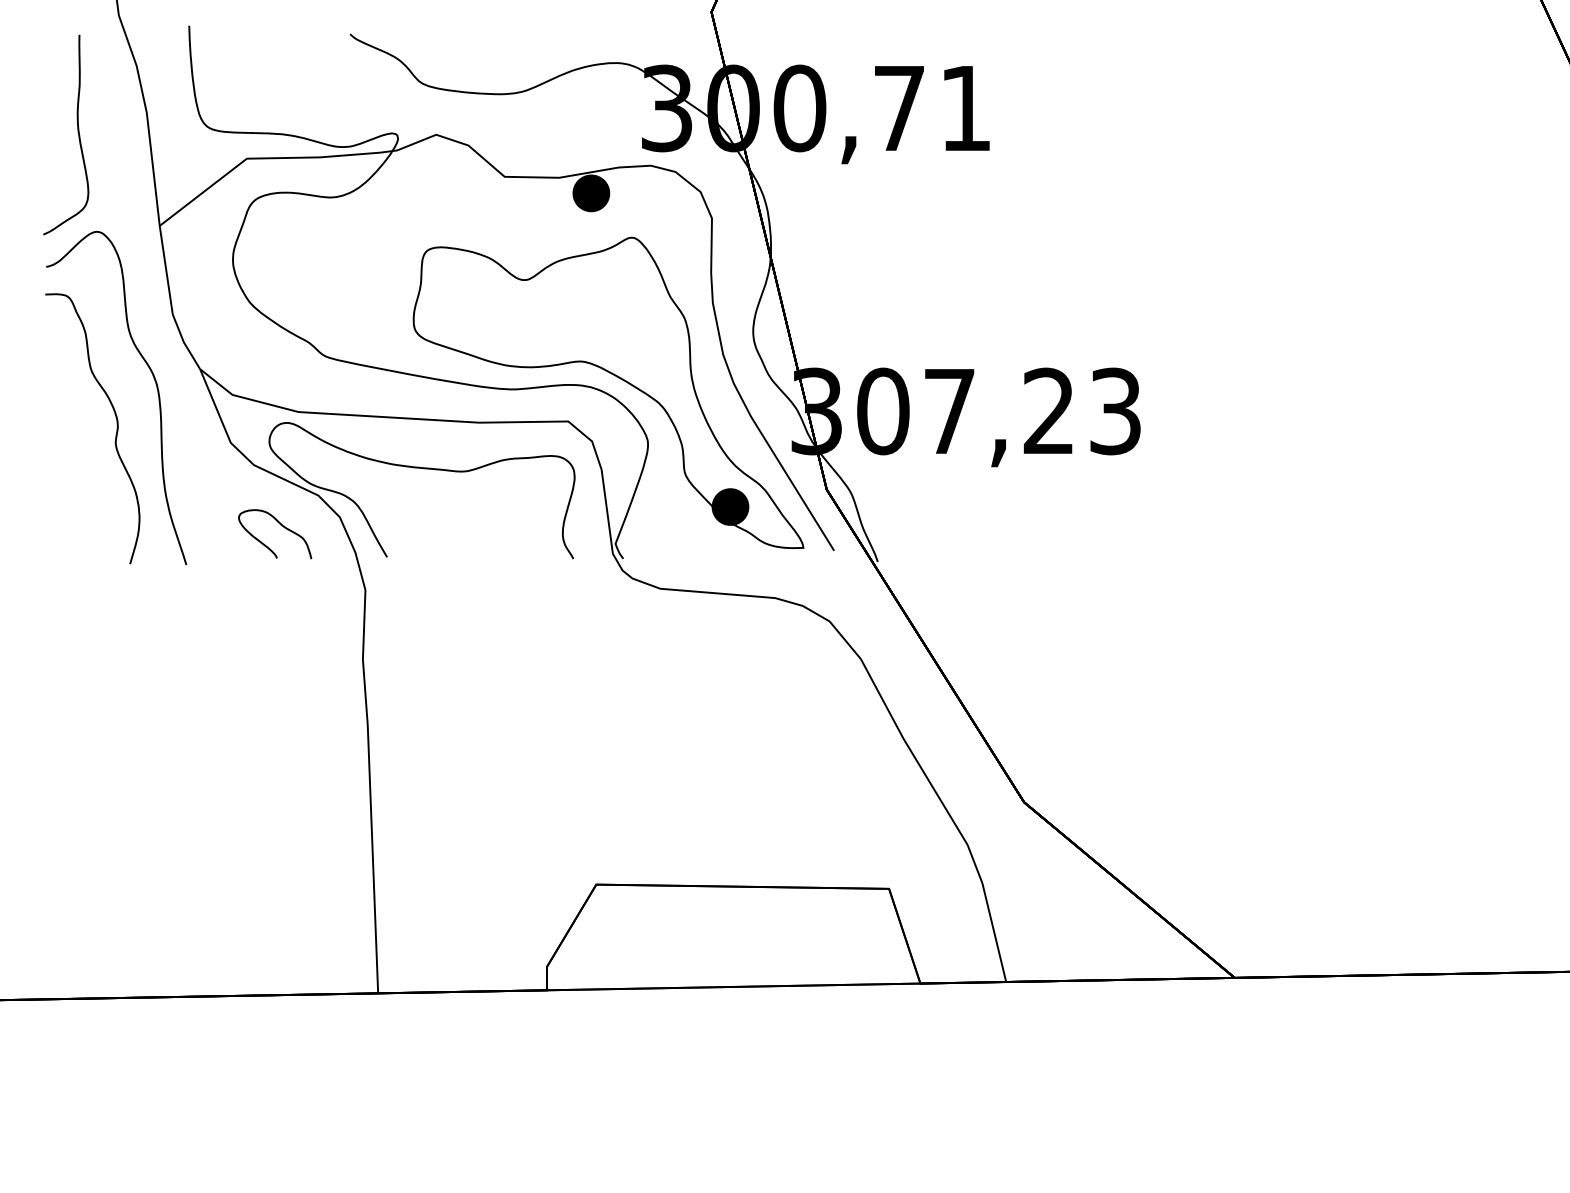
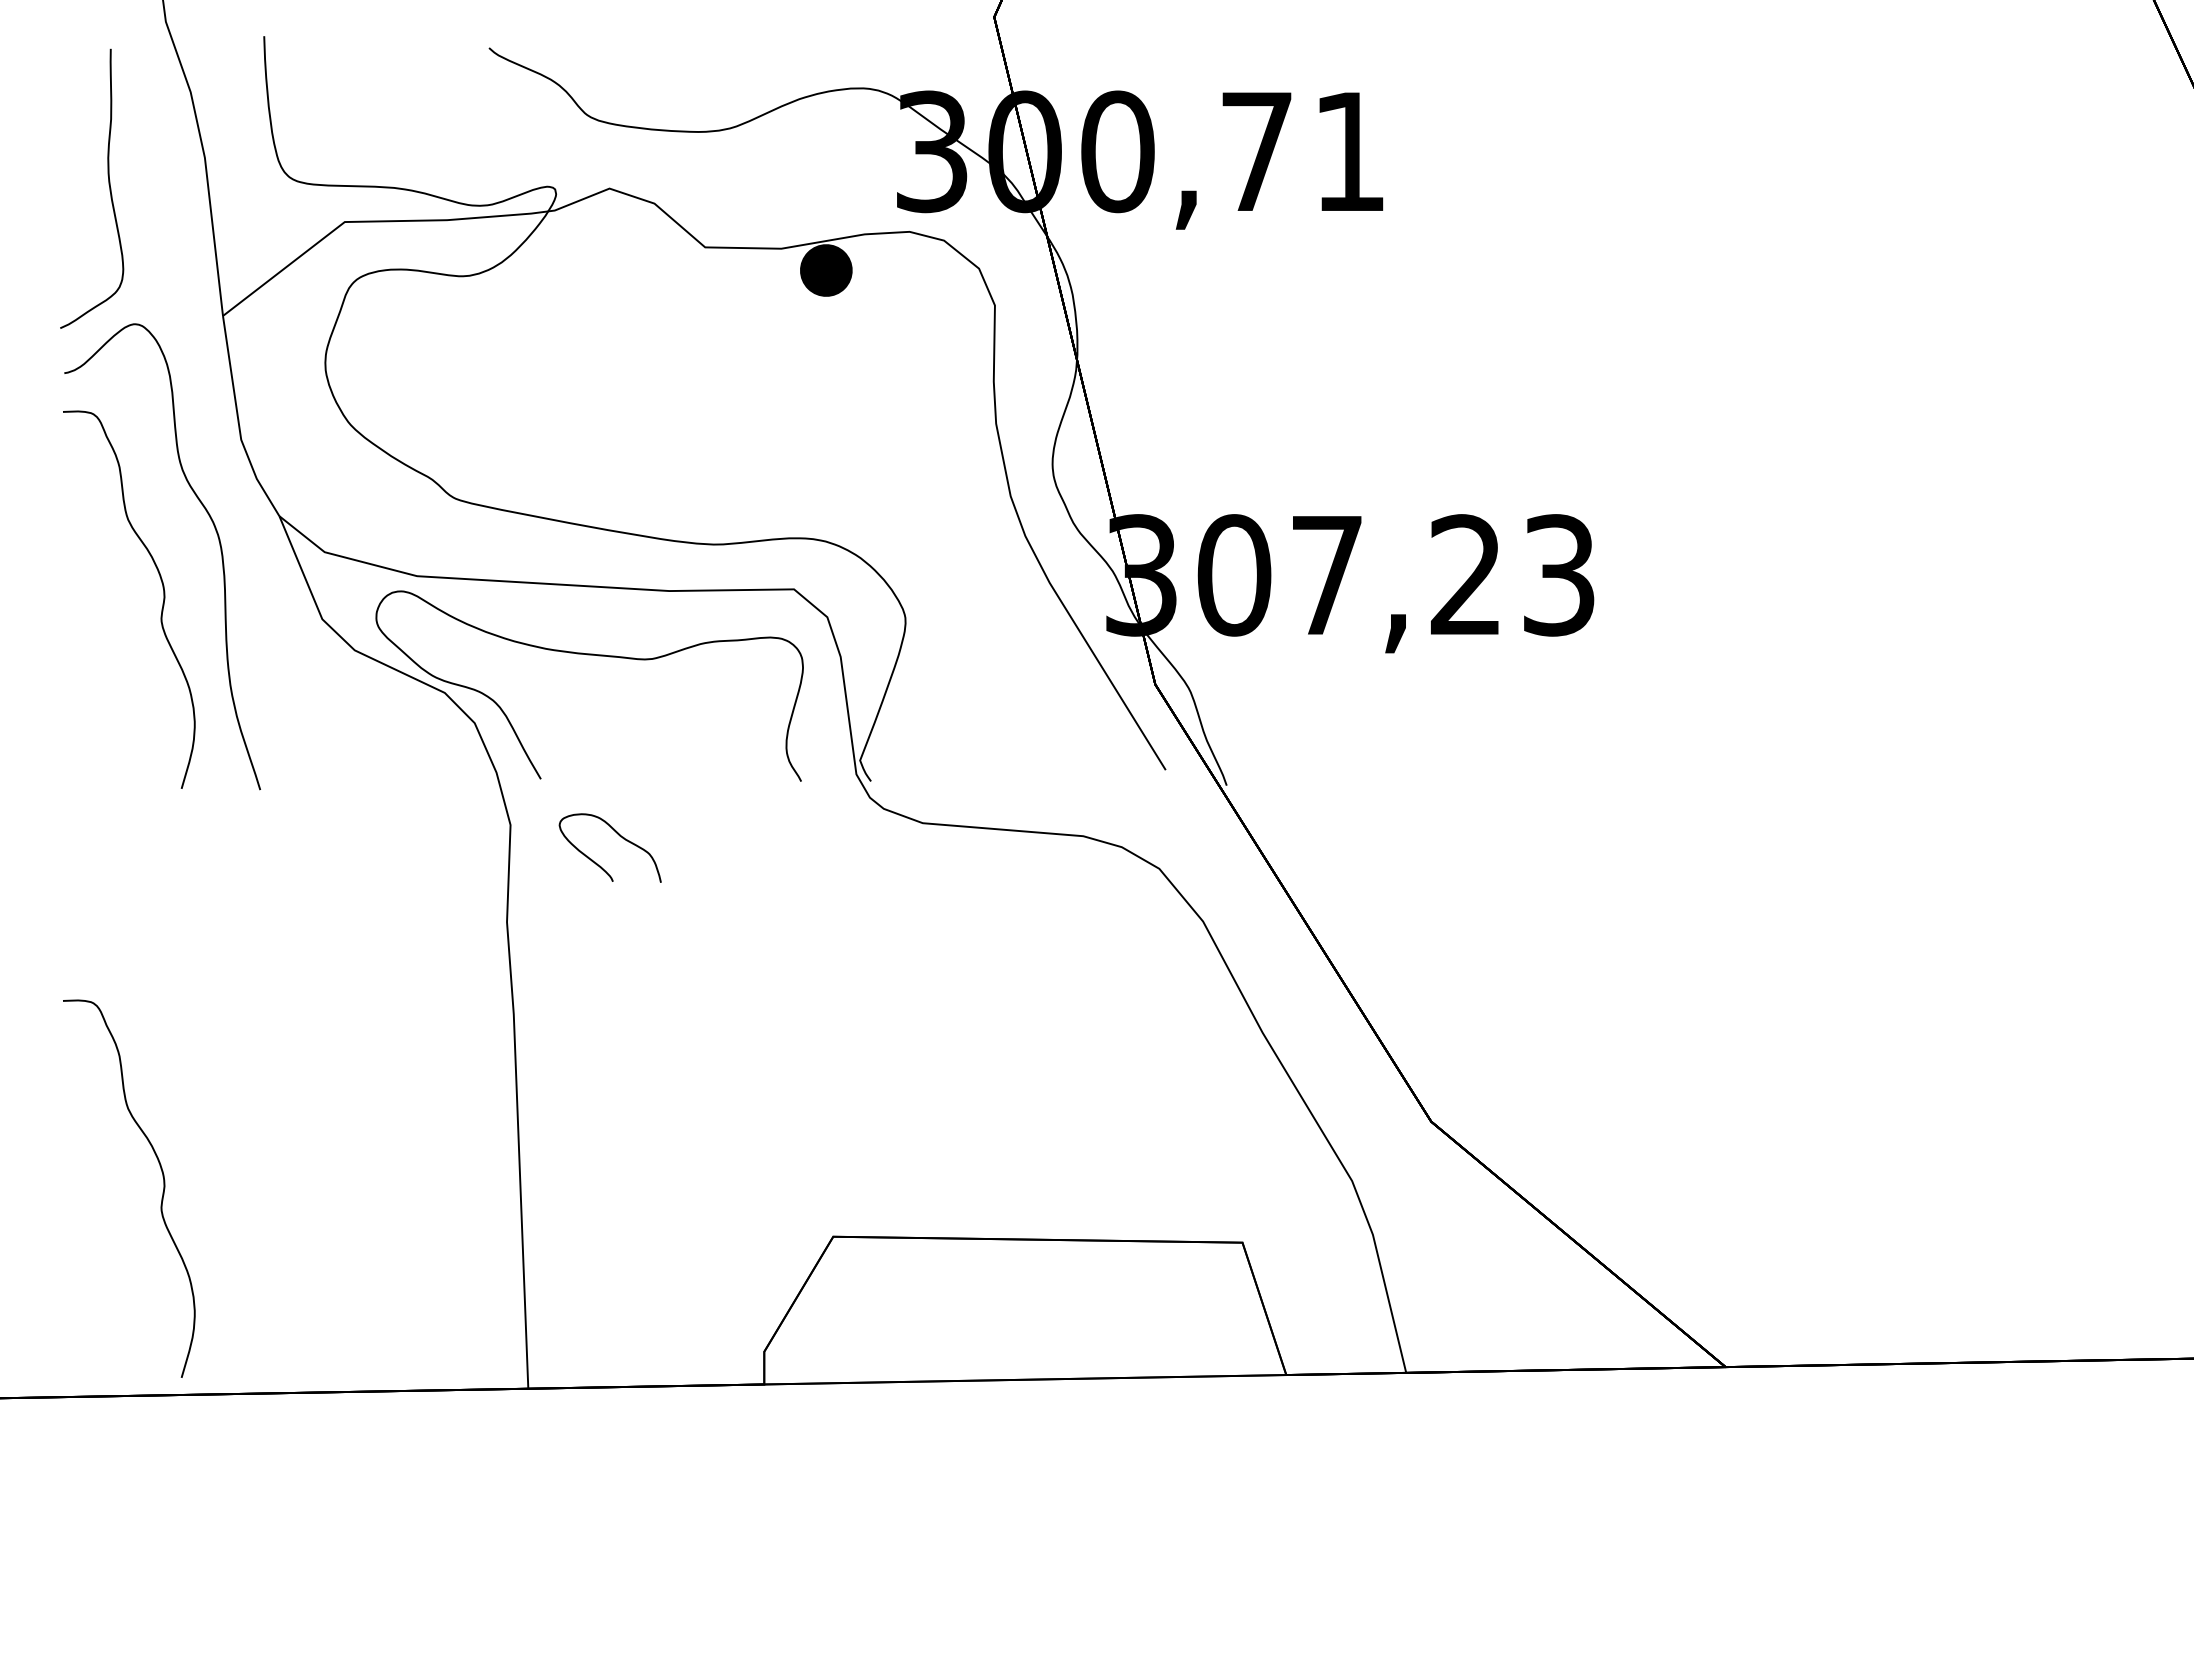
part: (619, 378) -> (865, 529), removed
curve: (281, 526) -> (619, 836), moved
curve: (116, 852) -> (162, 1192), added

